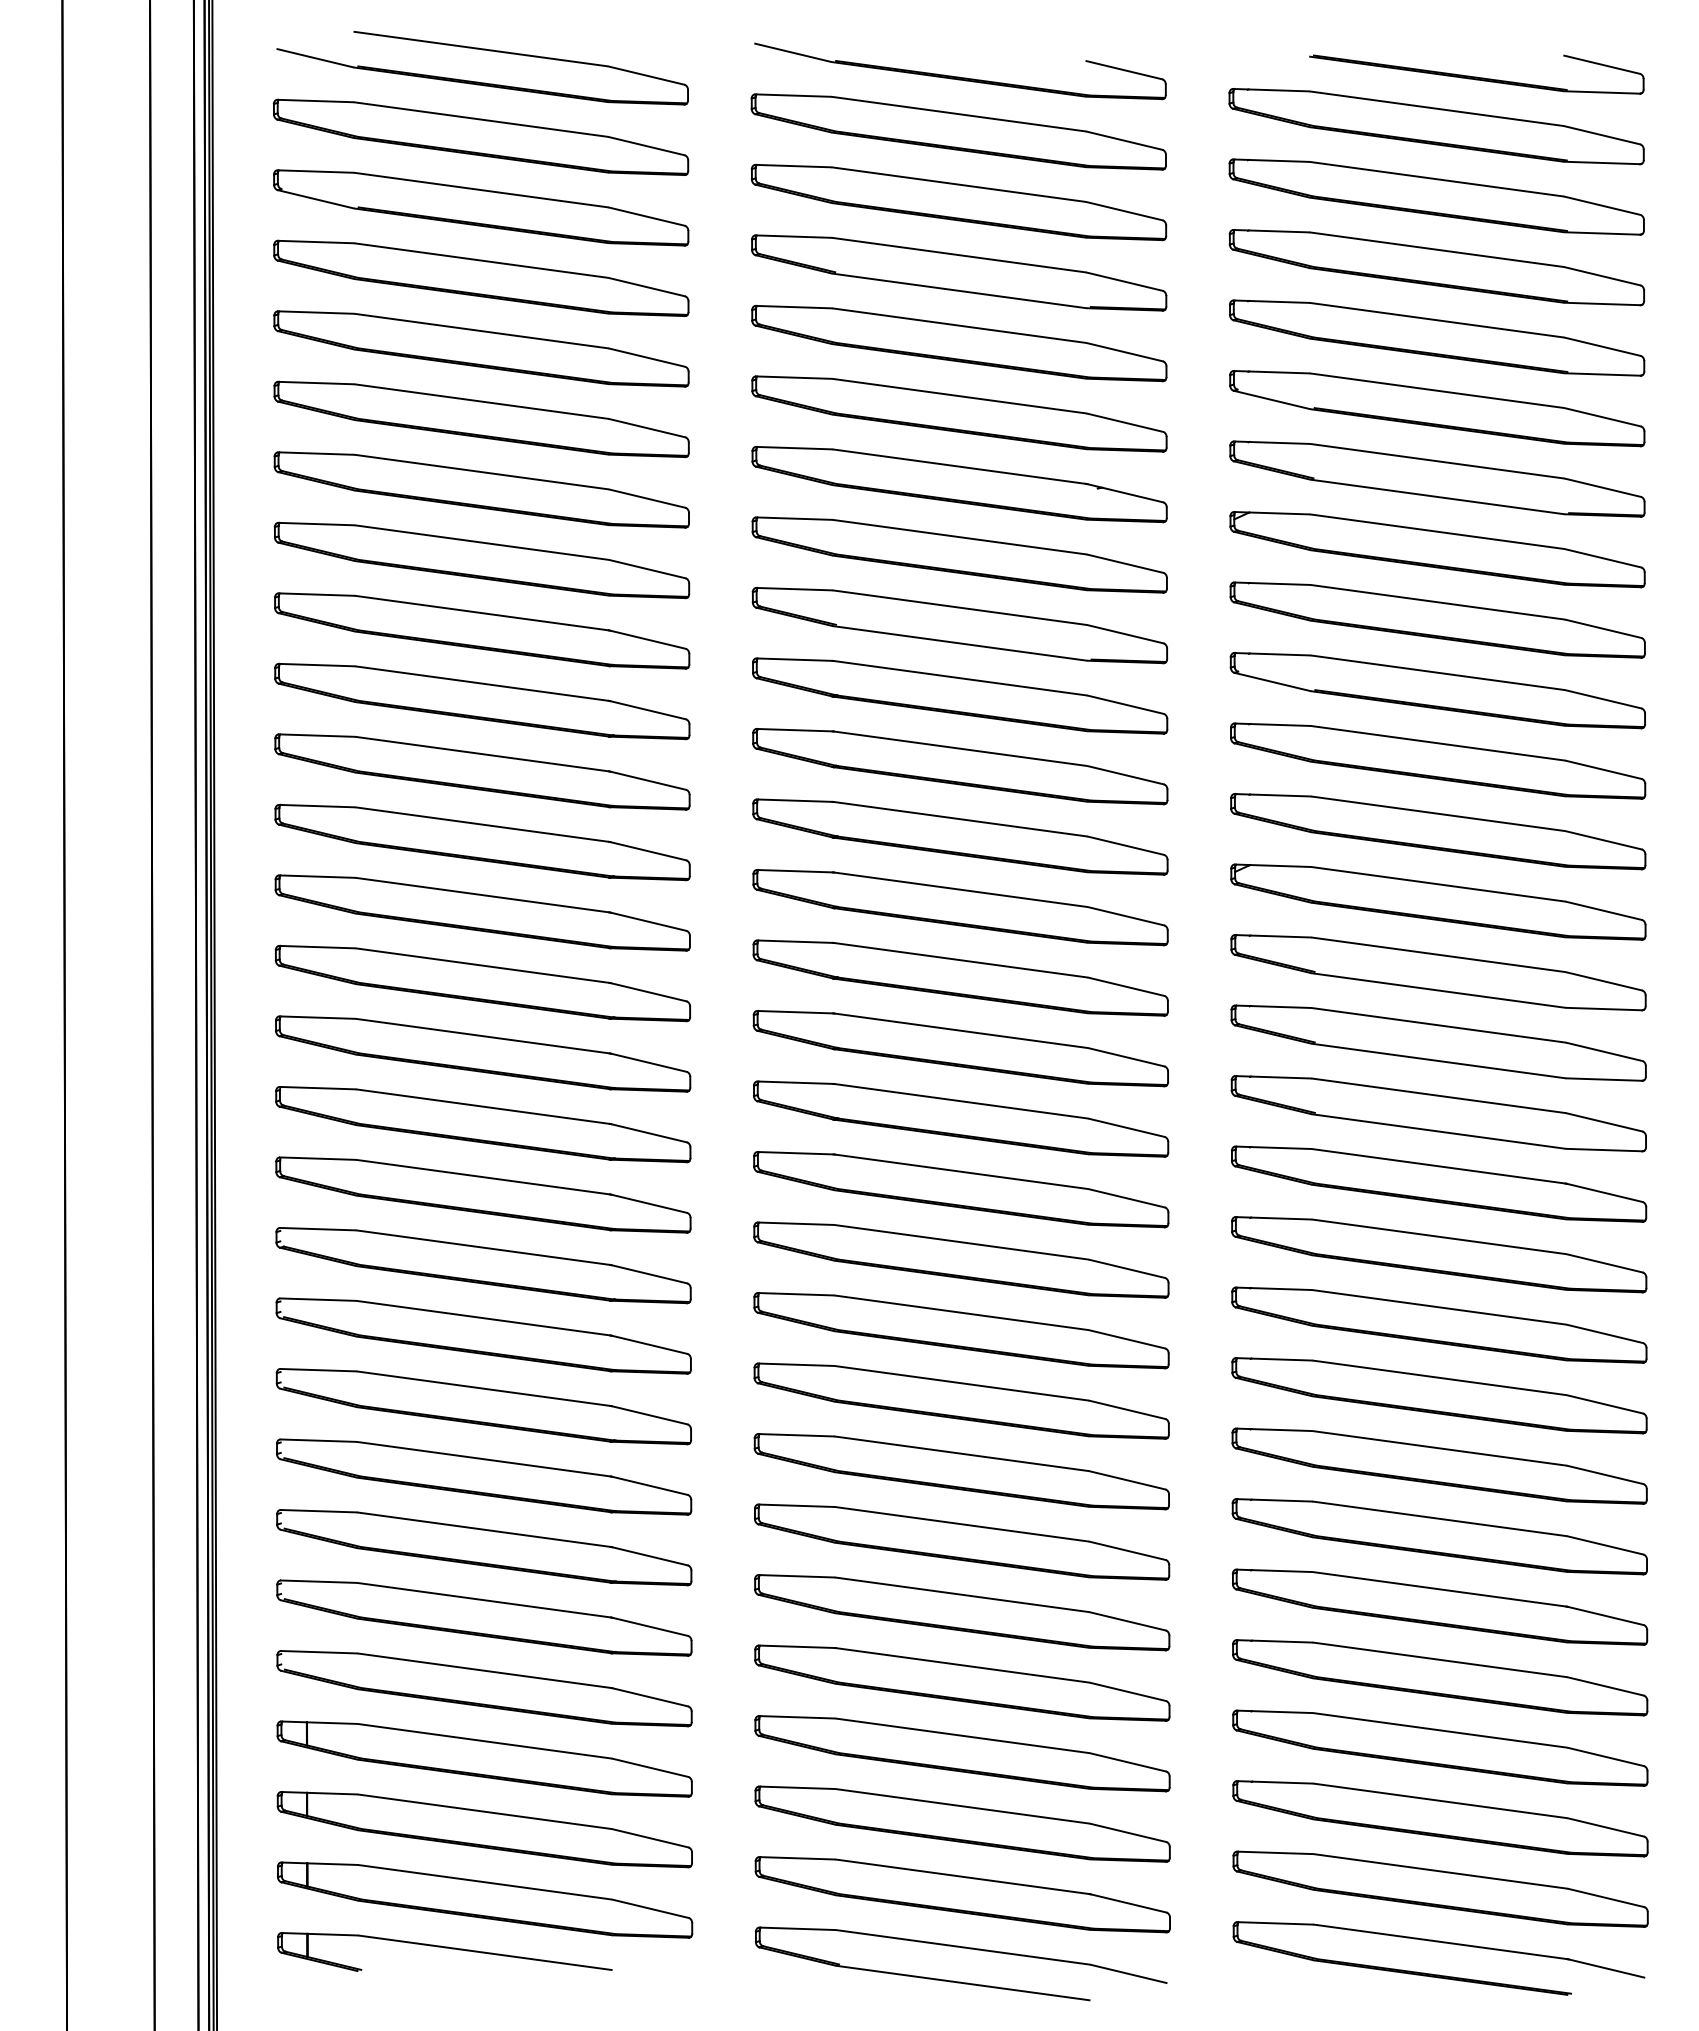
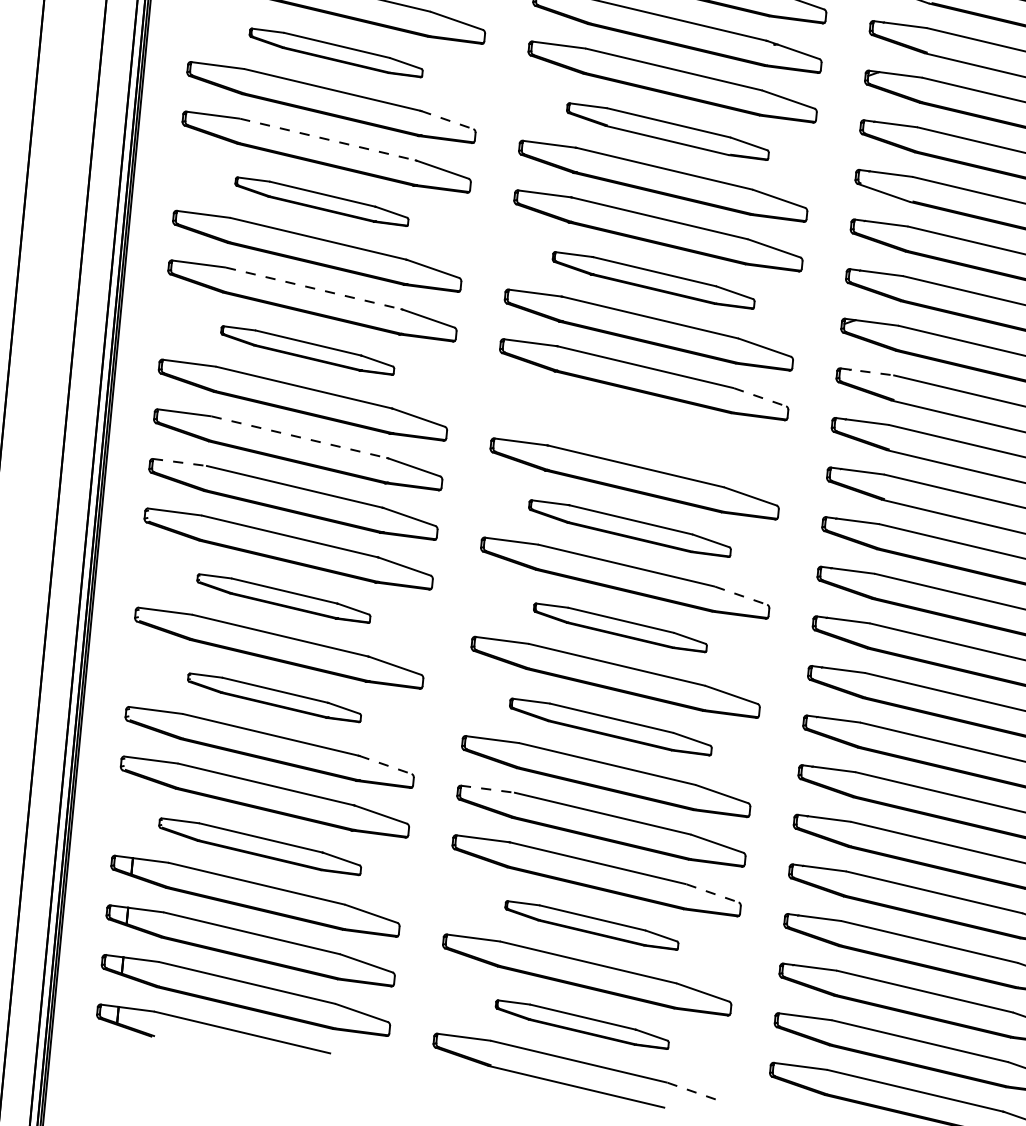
part: (481, 560) -> (335, 52), size x0.6
part: (959, 625) -> (667, 131), size x0.7
line: (647, 639) -> (447, 119), solid -> dashed
line: (482, 683) -> (328, 139), solid -> dashed
part: (482, 771) -> (322, 201), size x0.6
part: (960, 836) -> (653, 280), size x0.7
line: (482, 895) -> (313, 288), solid -> dashed
line: (1272, 936) -> (866, 371), solid -> dashed
part: (482, 983) -> (307, 350), size x0.6
line: (1126, 986) -> (760, 397), solid -> dashed
part: (960, 1048) -> (639, 429), removed
line: (483, 1106) -> (299, 437), solid -> dashed
line: (317, 1158) -> (179, 462), solid -> dashed
part: (961, 1189) -> (630, 528), size x0.7
line: (1127, 1268) -> (741, 595), solid -> dashed
part: (961, 1330) -> (620, 627), size x0.6
part: (483, 1335) -> (283, 598), size x0.6
part: (961, 1471) -> (610, 726), size x0.7
part: (484, 1476) -> (274, 697), size x0.6
line: (649, 1556) -> (385, 765), solid -> dashed
line: (796, 1576) -> (487, 789), solid -> dashed
part: (484, 1688) -> (260, 846), size x0.7
line: (1128, 1691) -> (712, 893), solid -> dashed
part: (962, 1753) -> (591, 925), size x0.6
part: (962, 1894) -> (582, 1024), size x0.6
line: (1128, 1973) -> (693, 1091), solid -> dashed

